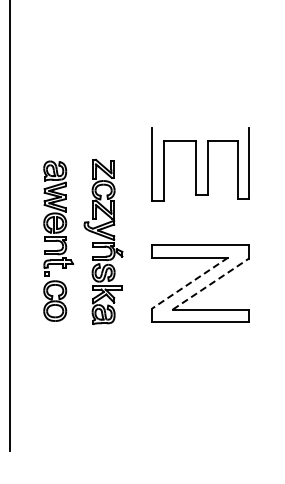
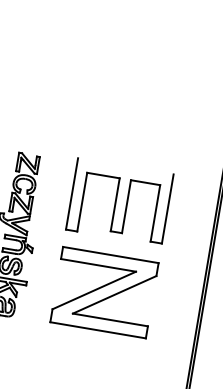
part: (200, 164) -> (119, 201), moved
line: (190, 283) -> (94, 290), dashed -> solid
line: (210, 284) -> (114, 295), dashed -> solid

